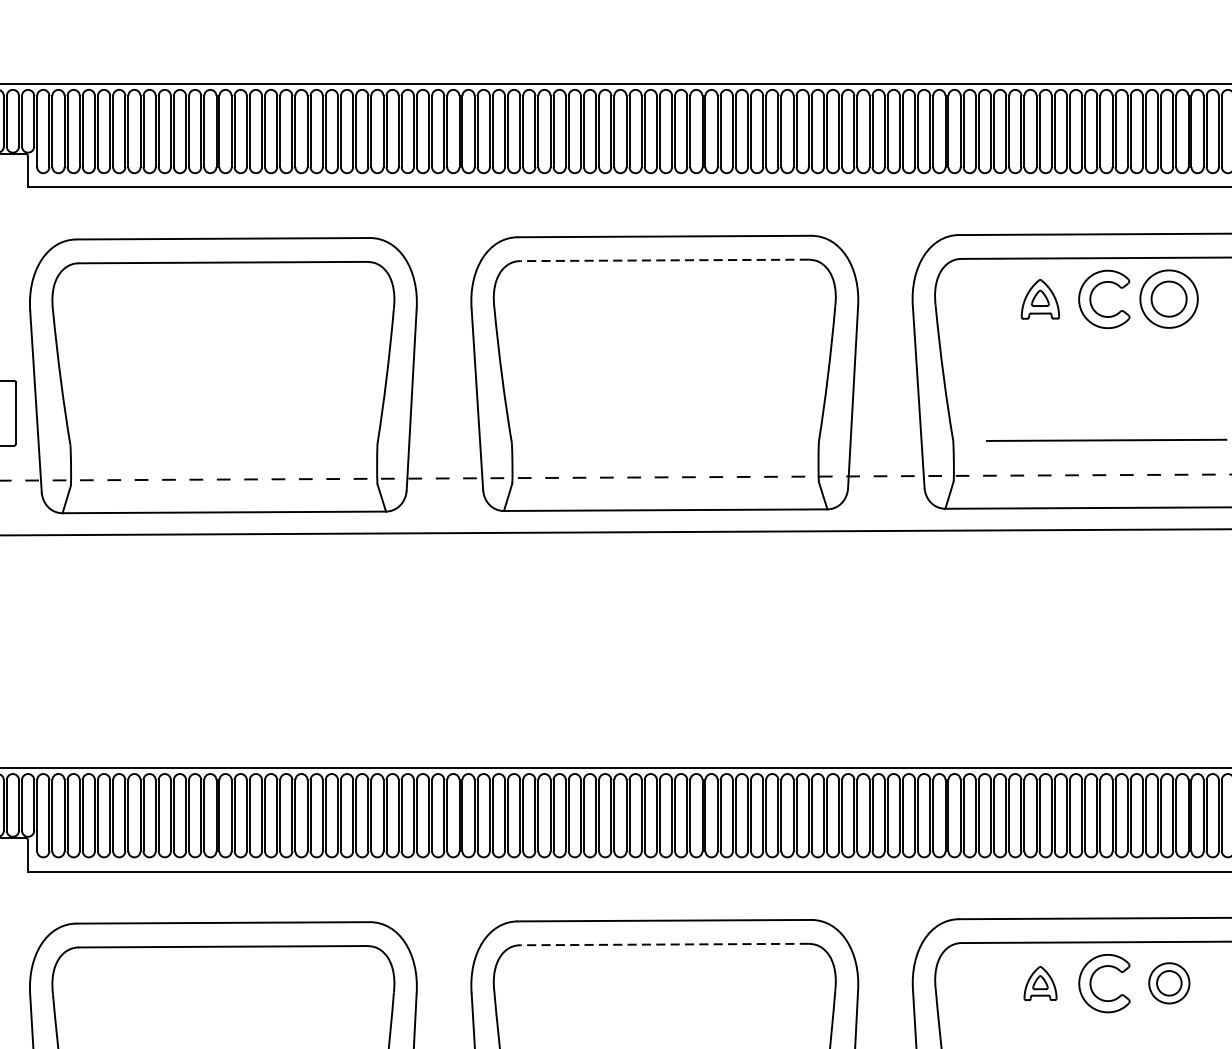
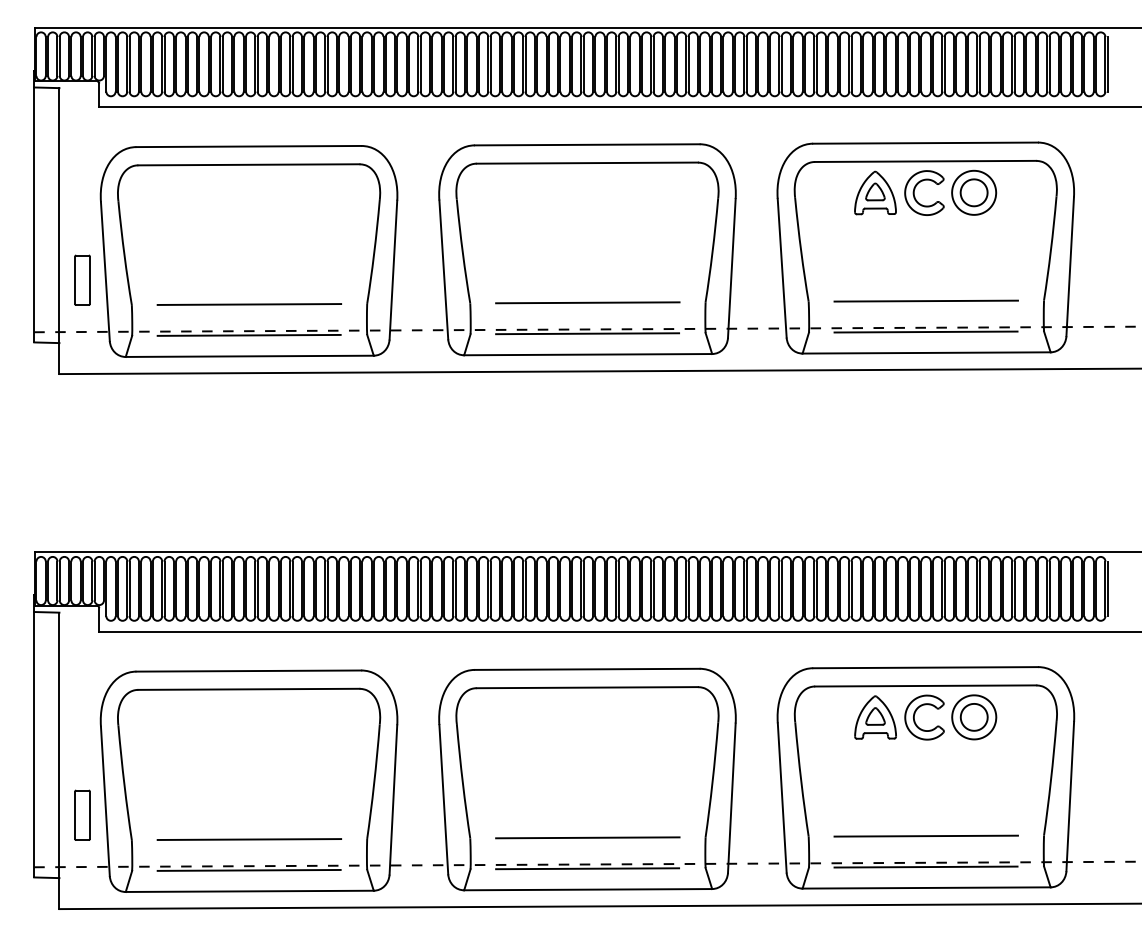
line: (664, 260) -> (587, 163), dashed -> solid
part: (1040, 298) -> (875, 192), size x1.43
line: (664, 442) -> (587, 302), added
line: (223, 444) -> (249, 304), added
line: (1105, 479) -> (925, 331), added
line: (664, 482) -> (587, 333), added
line: (222, 483) -> (248, 334), added
line: (664, 944) -> (587, 687), dashed -> solid
part: (1040, 983) -> (875, 717), size x1.67
part: (1169, 983) -> (974, 717), size x1.43

